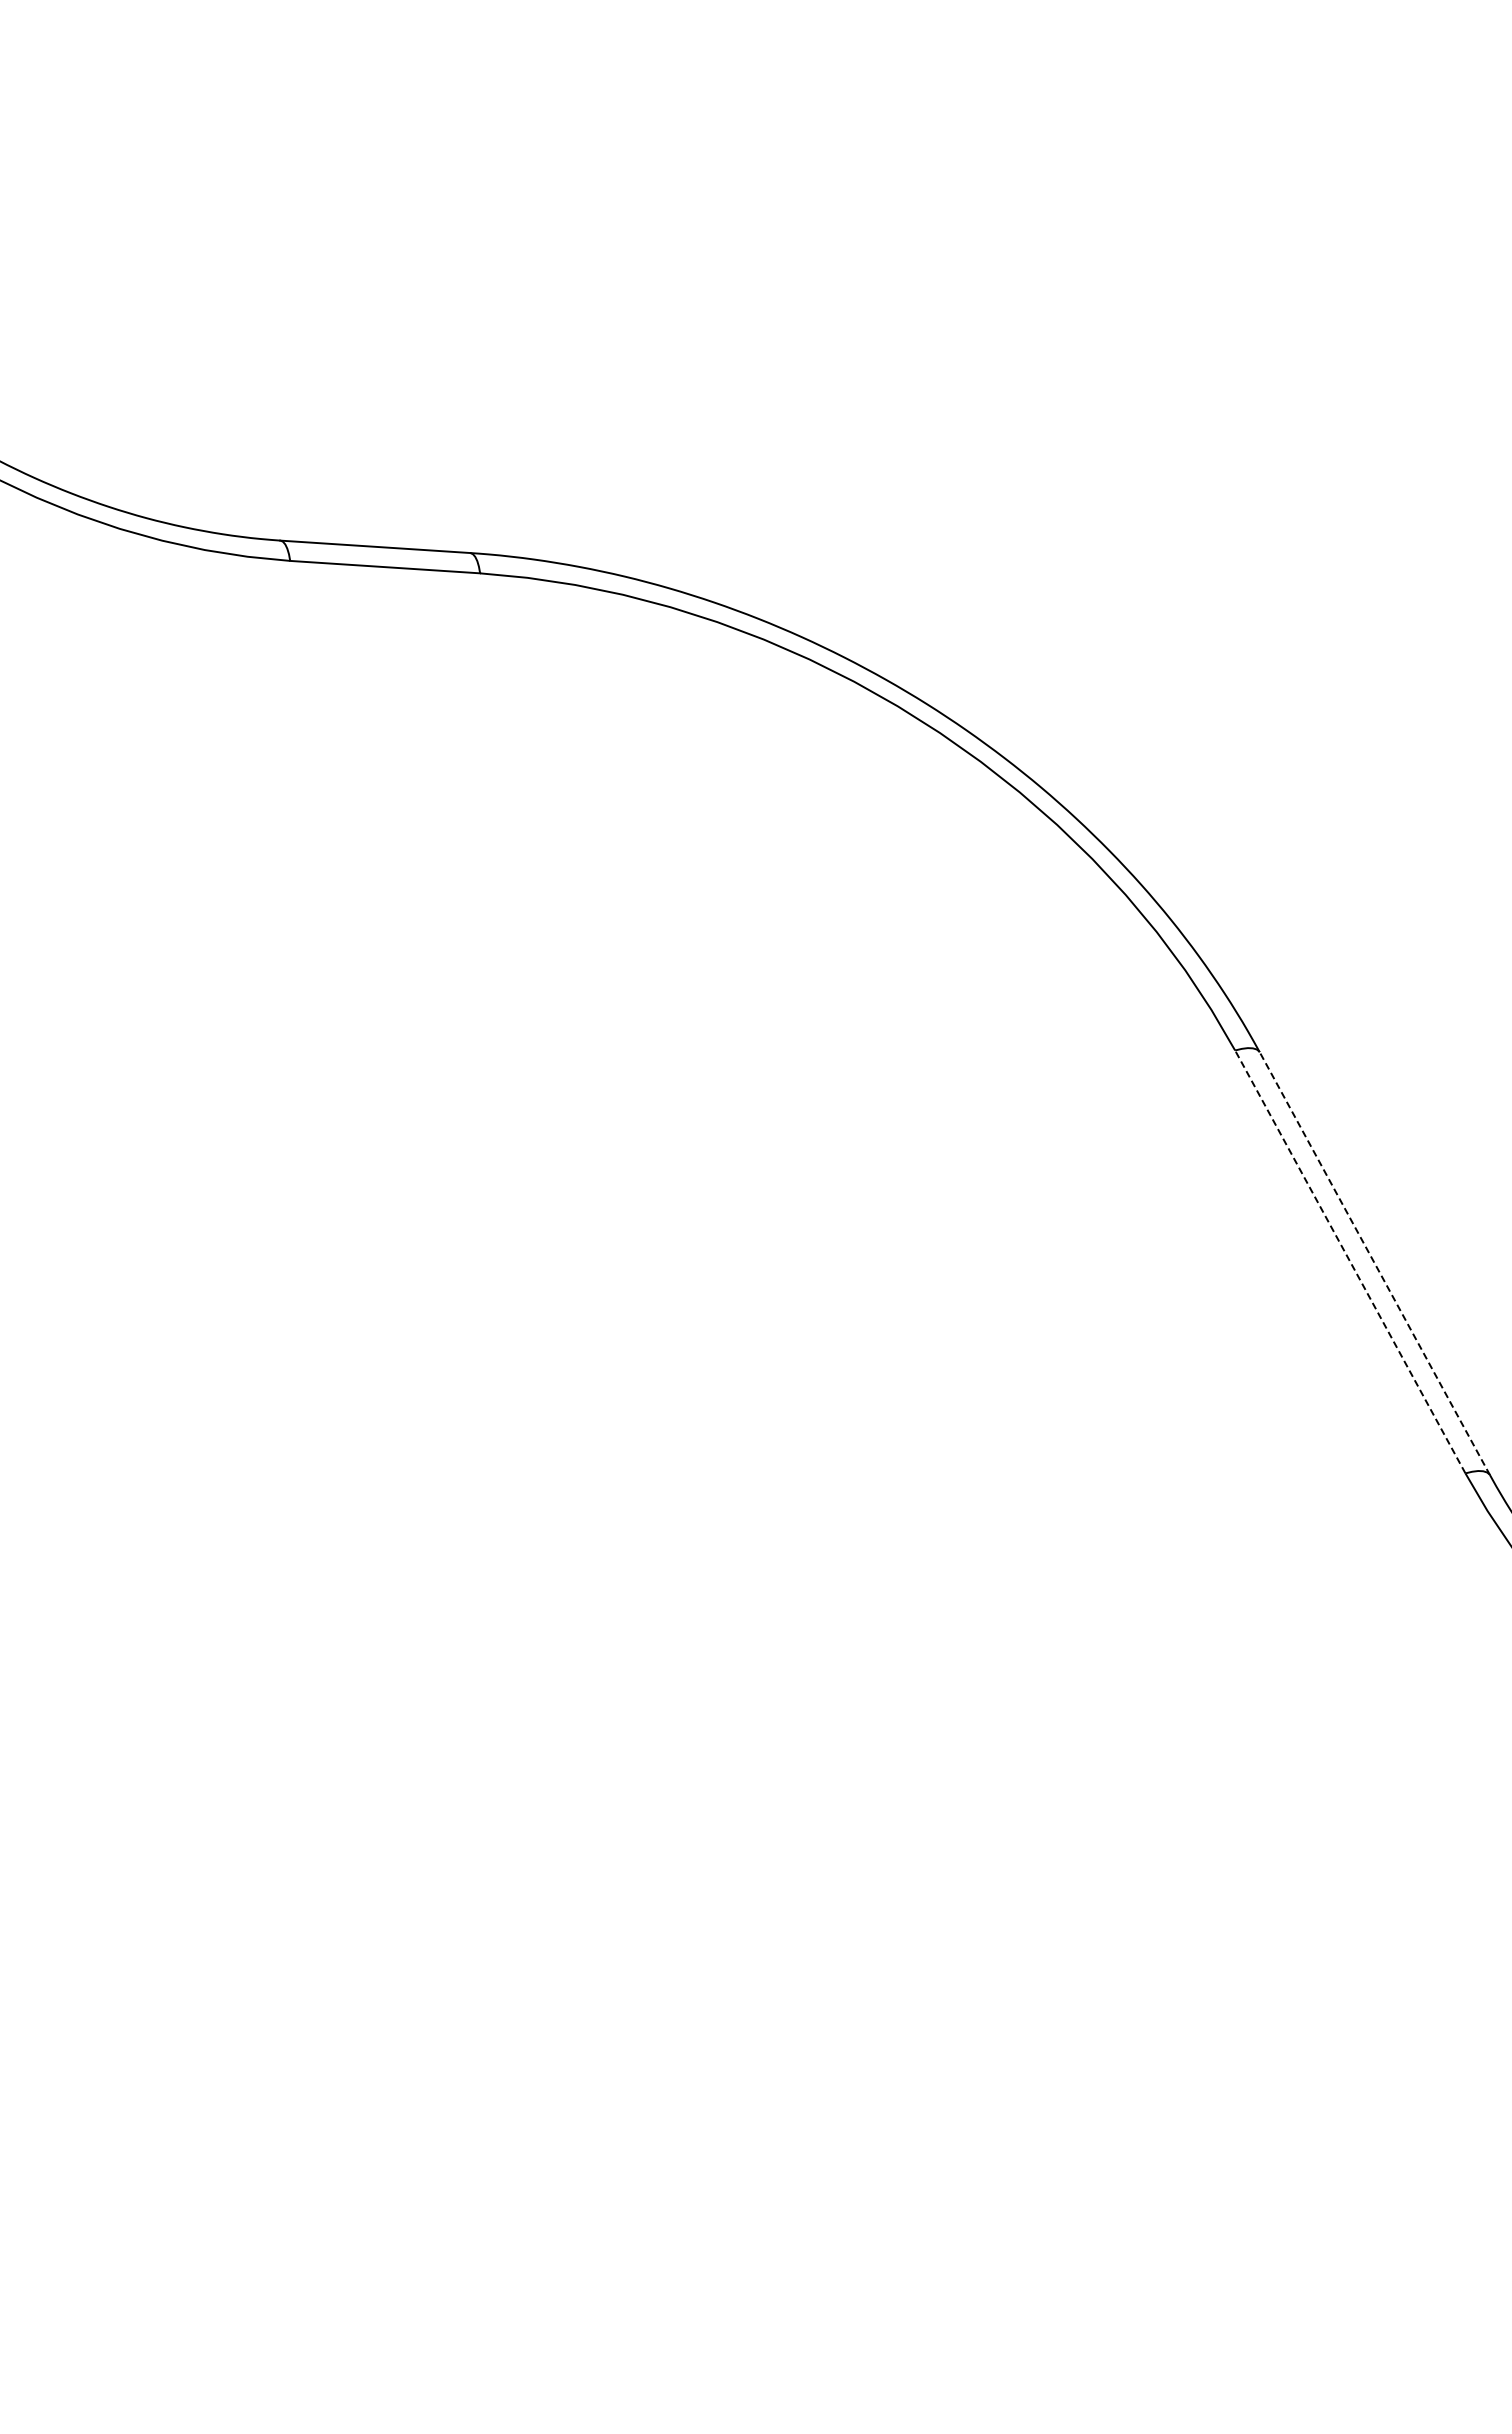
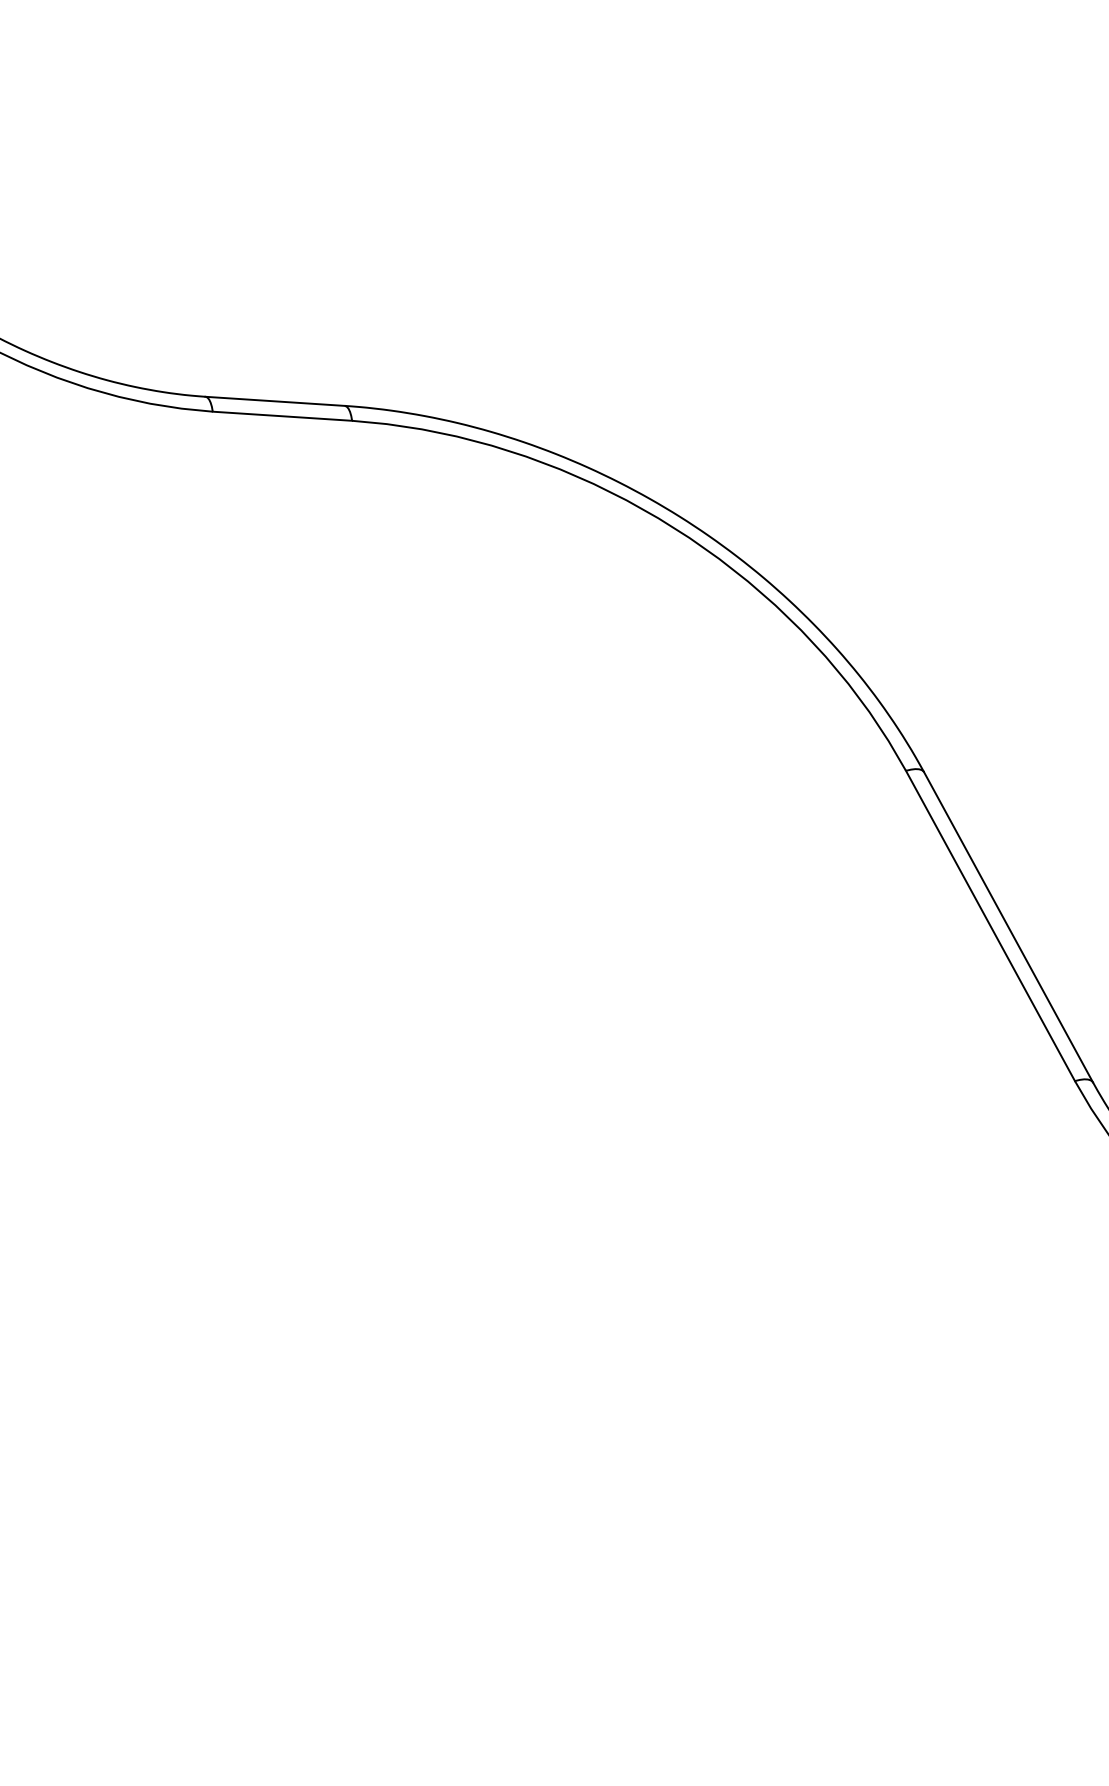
line: (1350, 1261) -> (990, 925), dashed -> solid
line: (1374, 1263) -> (1008, 927), dashed -> solid

